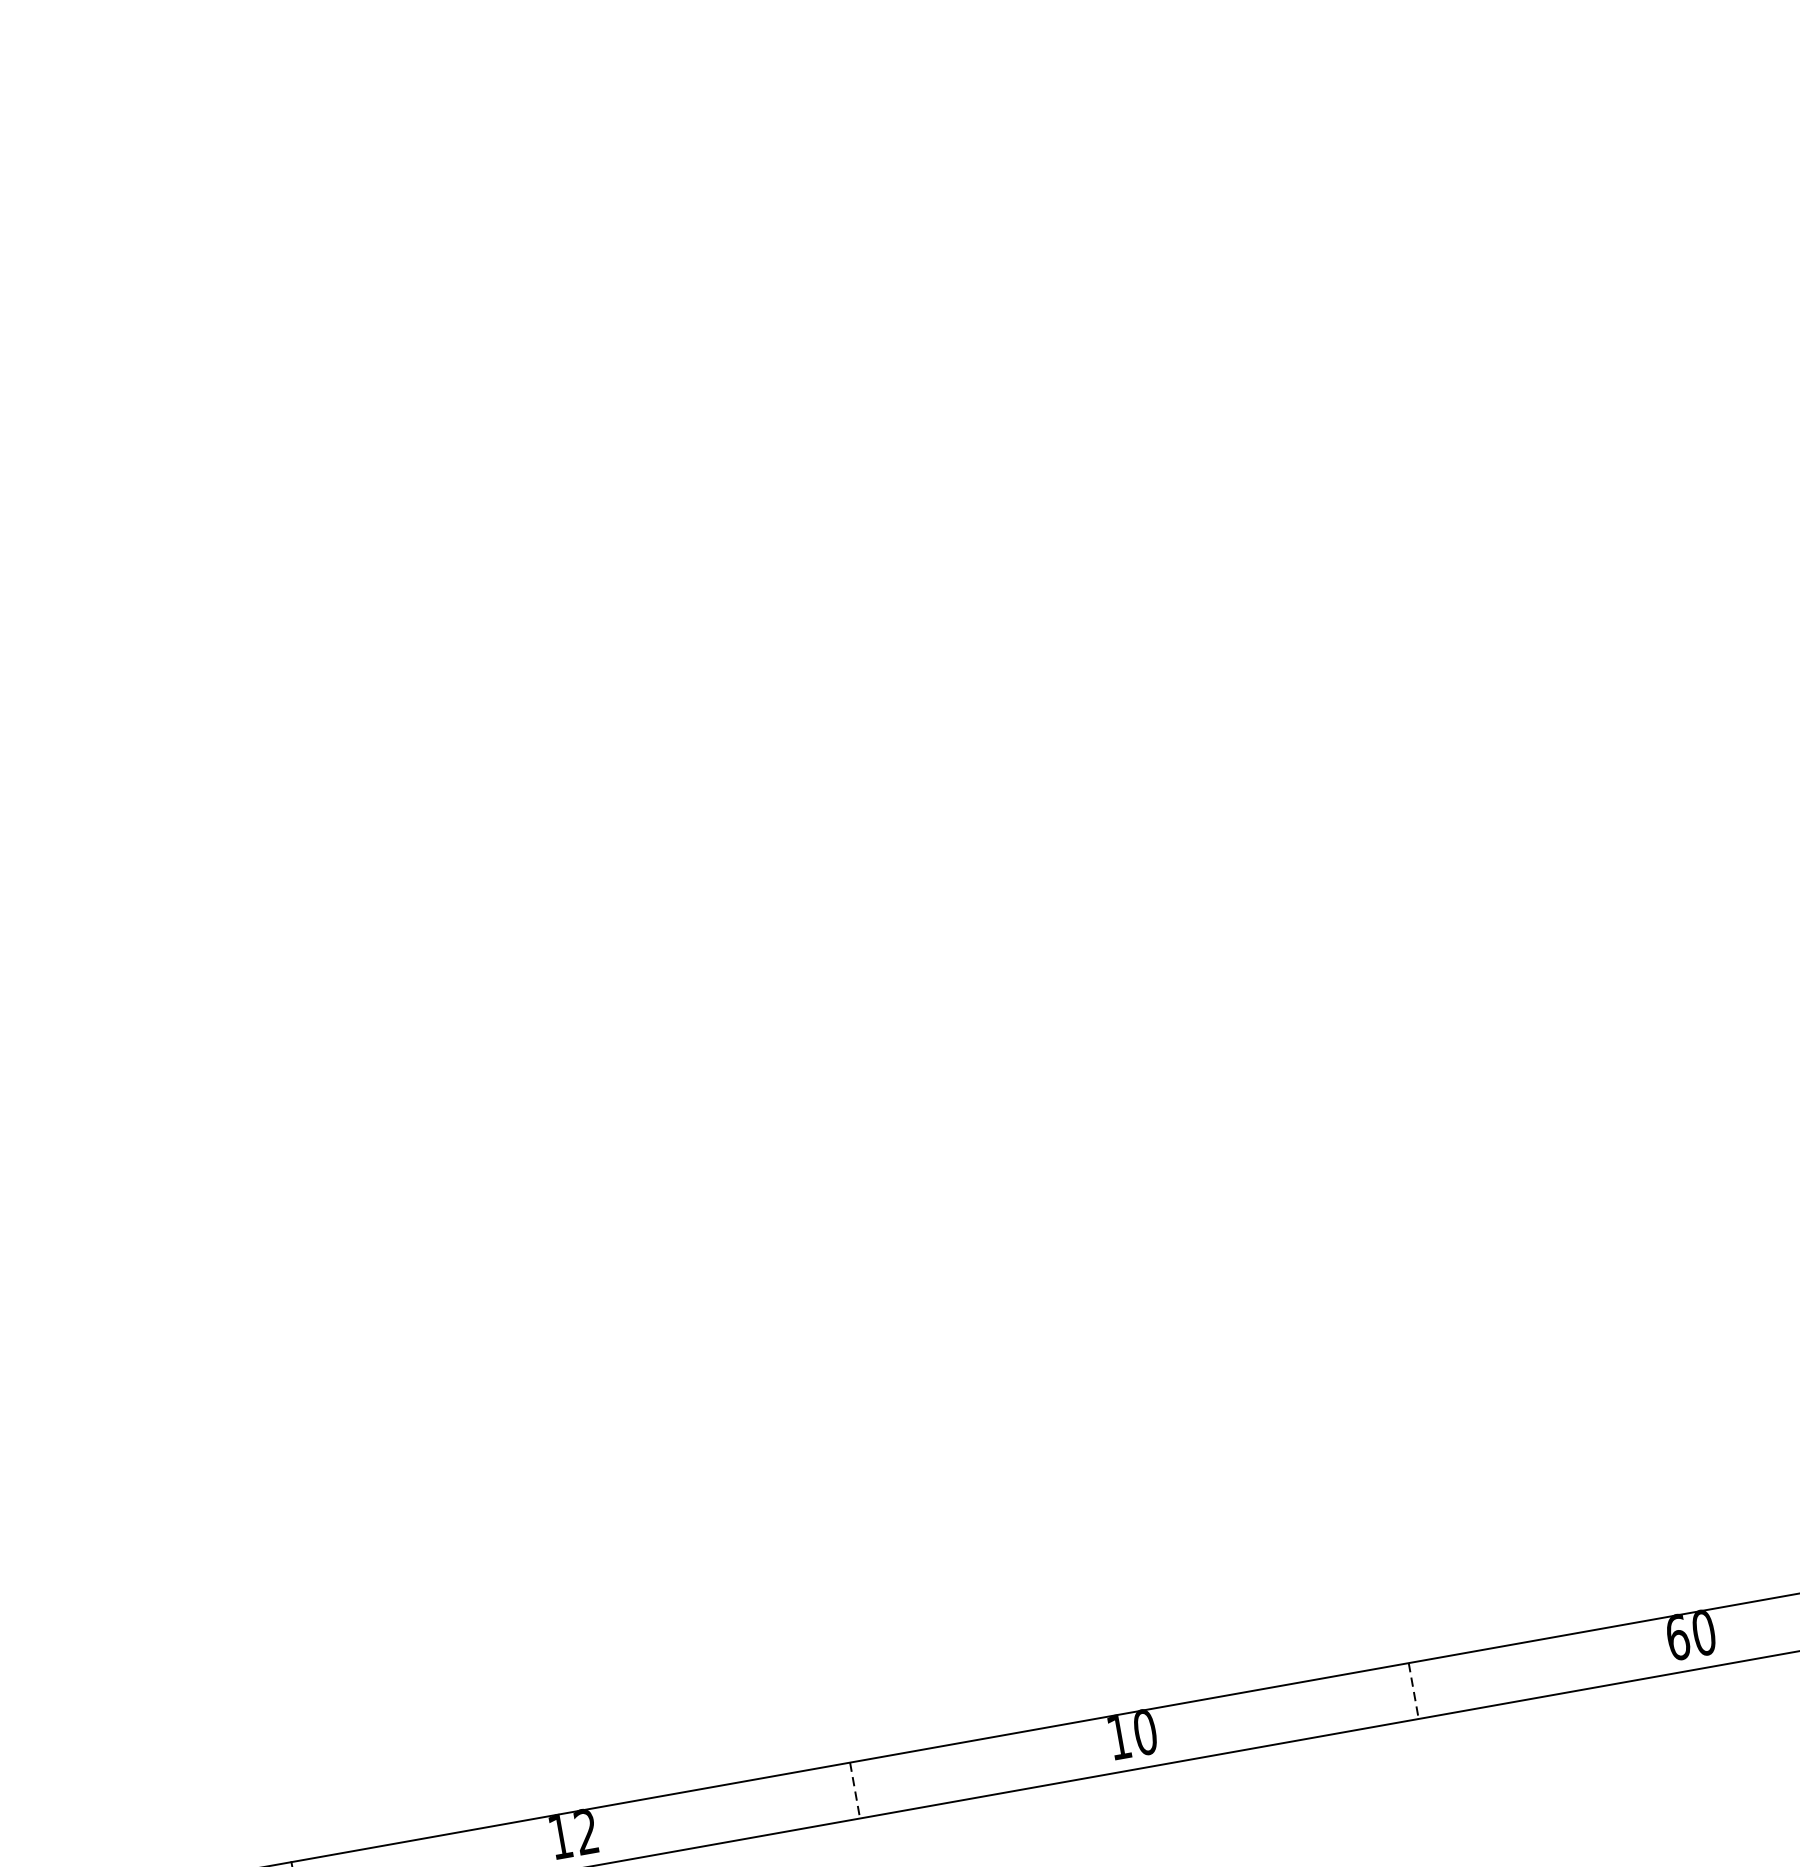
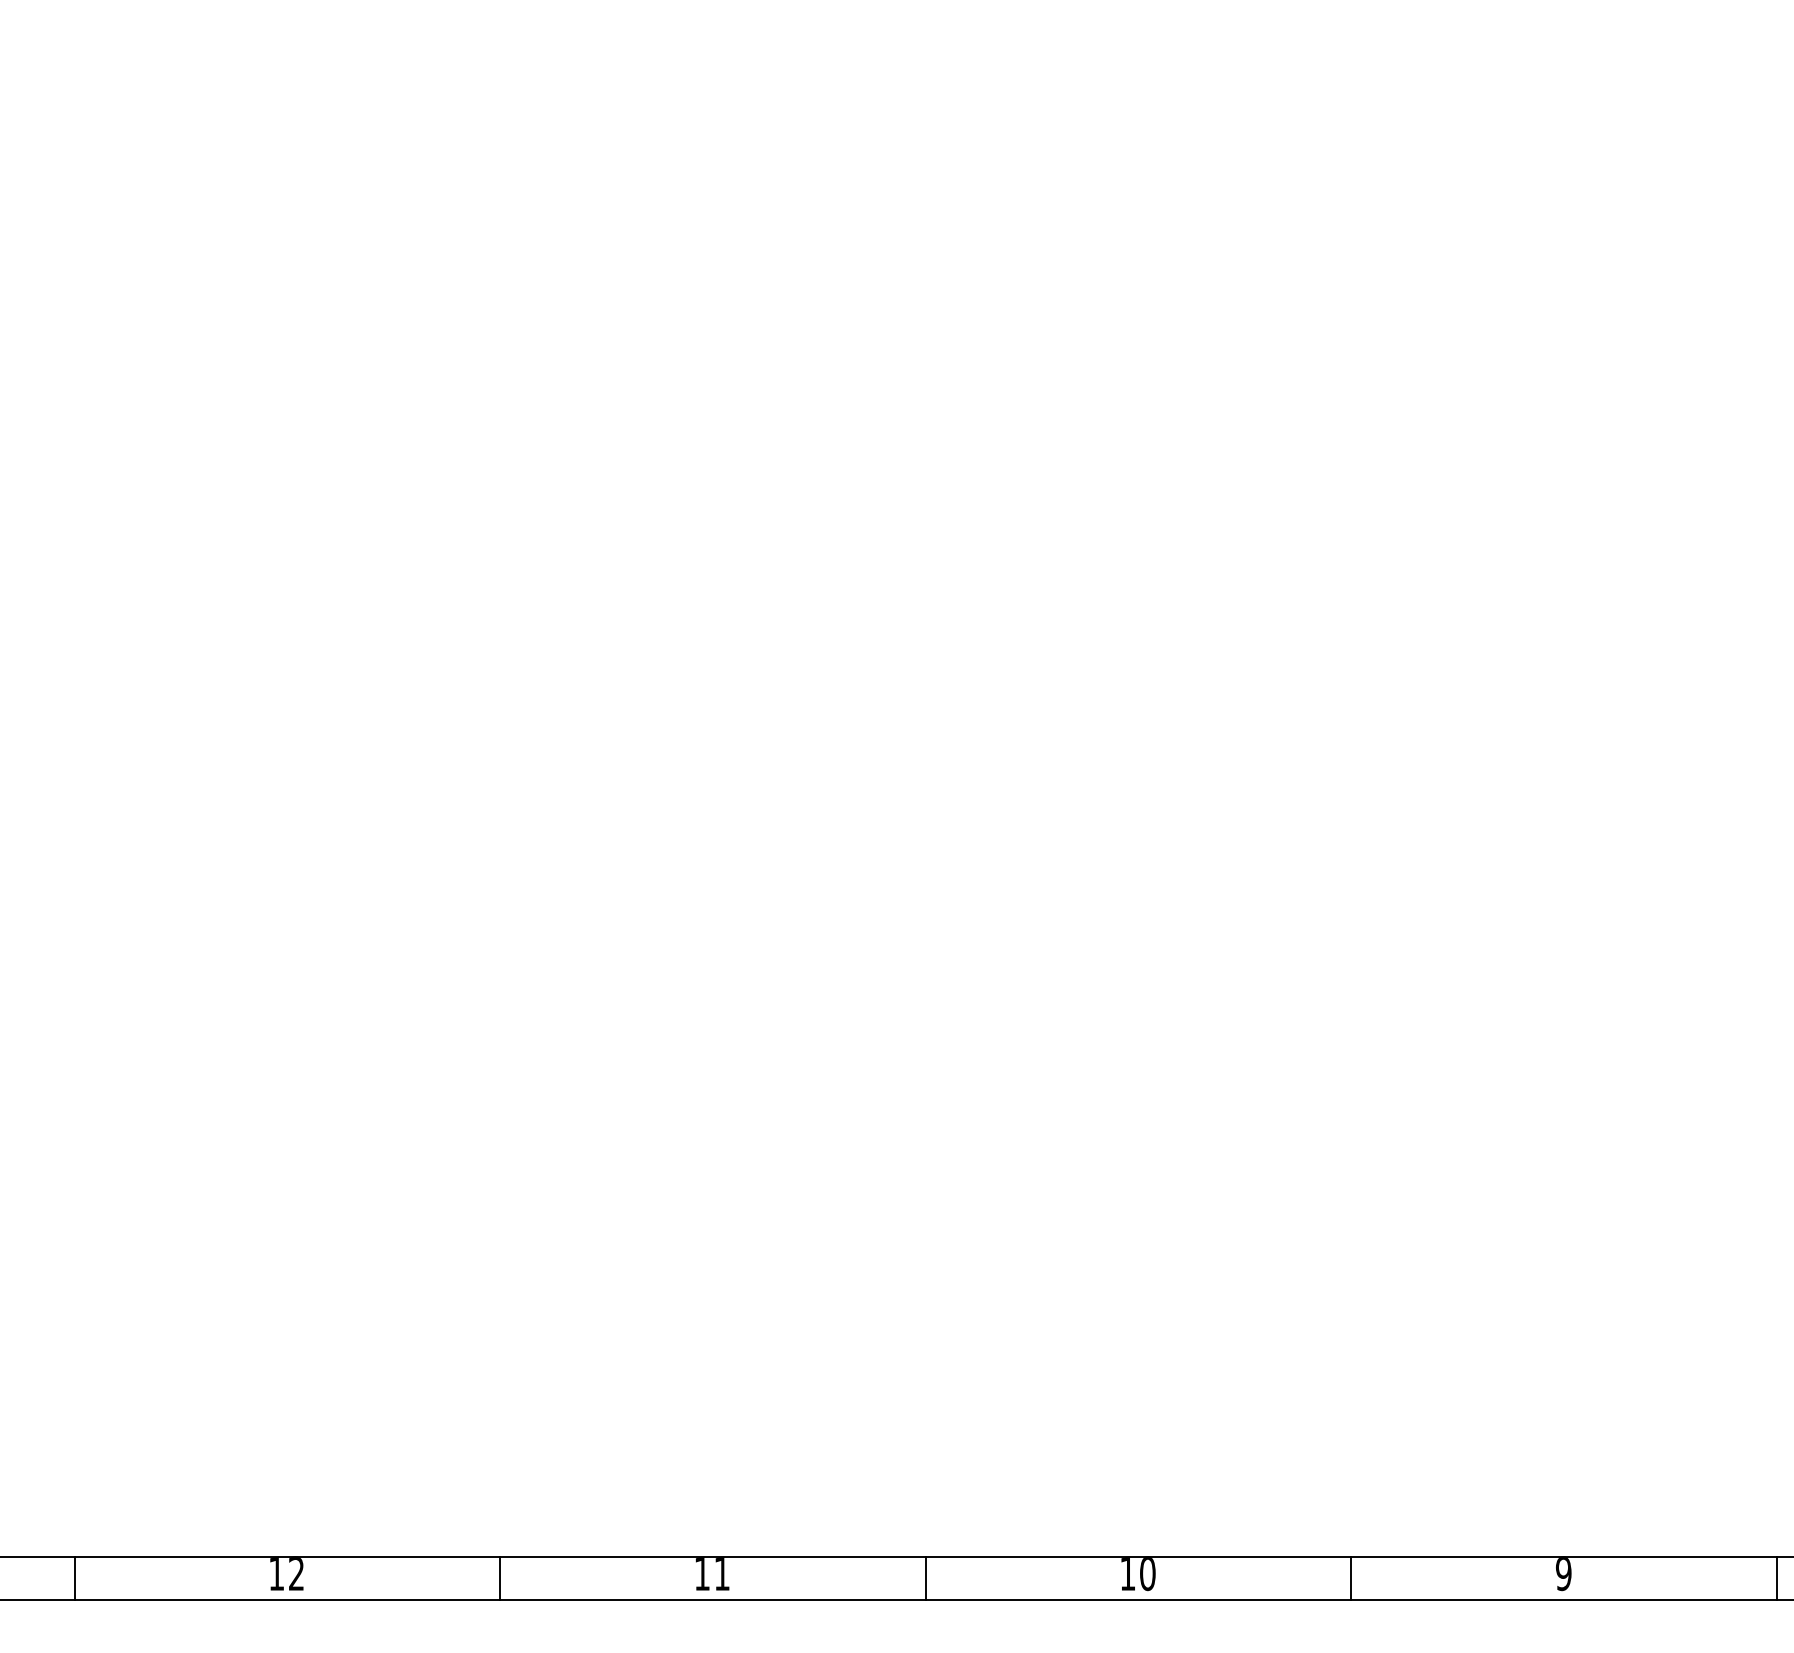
text: (1677, 1638) -> (1127, 1574), 60 -> 10
line: (1413, 1692) -> (925, 1579), dashed -> solid
text: (1145, 1733) -> (722, 1574), 10 -> 11
line: (855, 1791) -> (500, 1579), dashed -> solid

